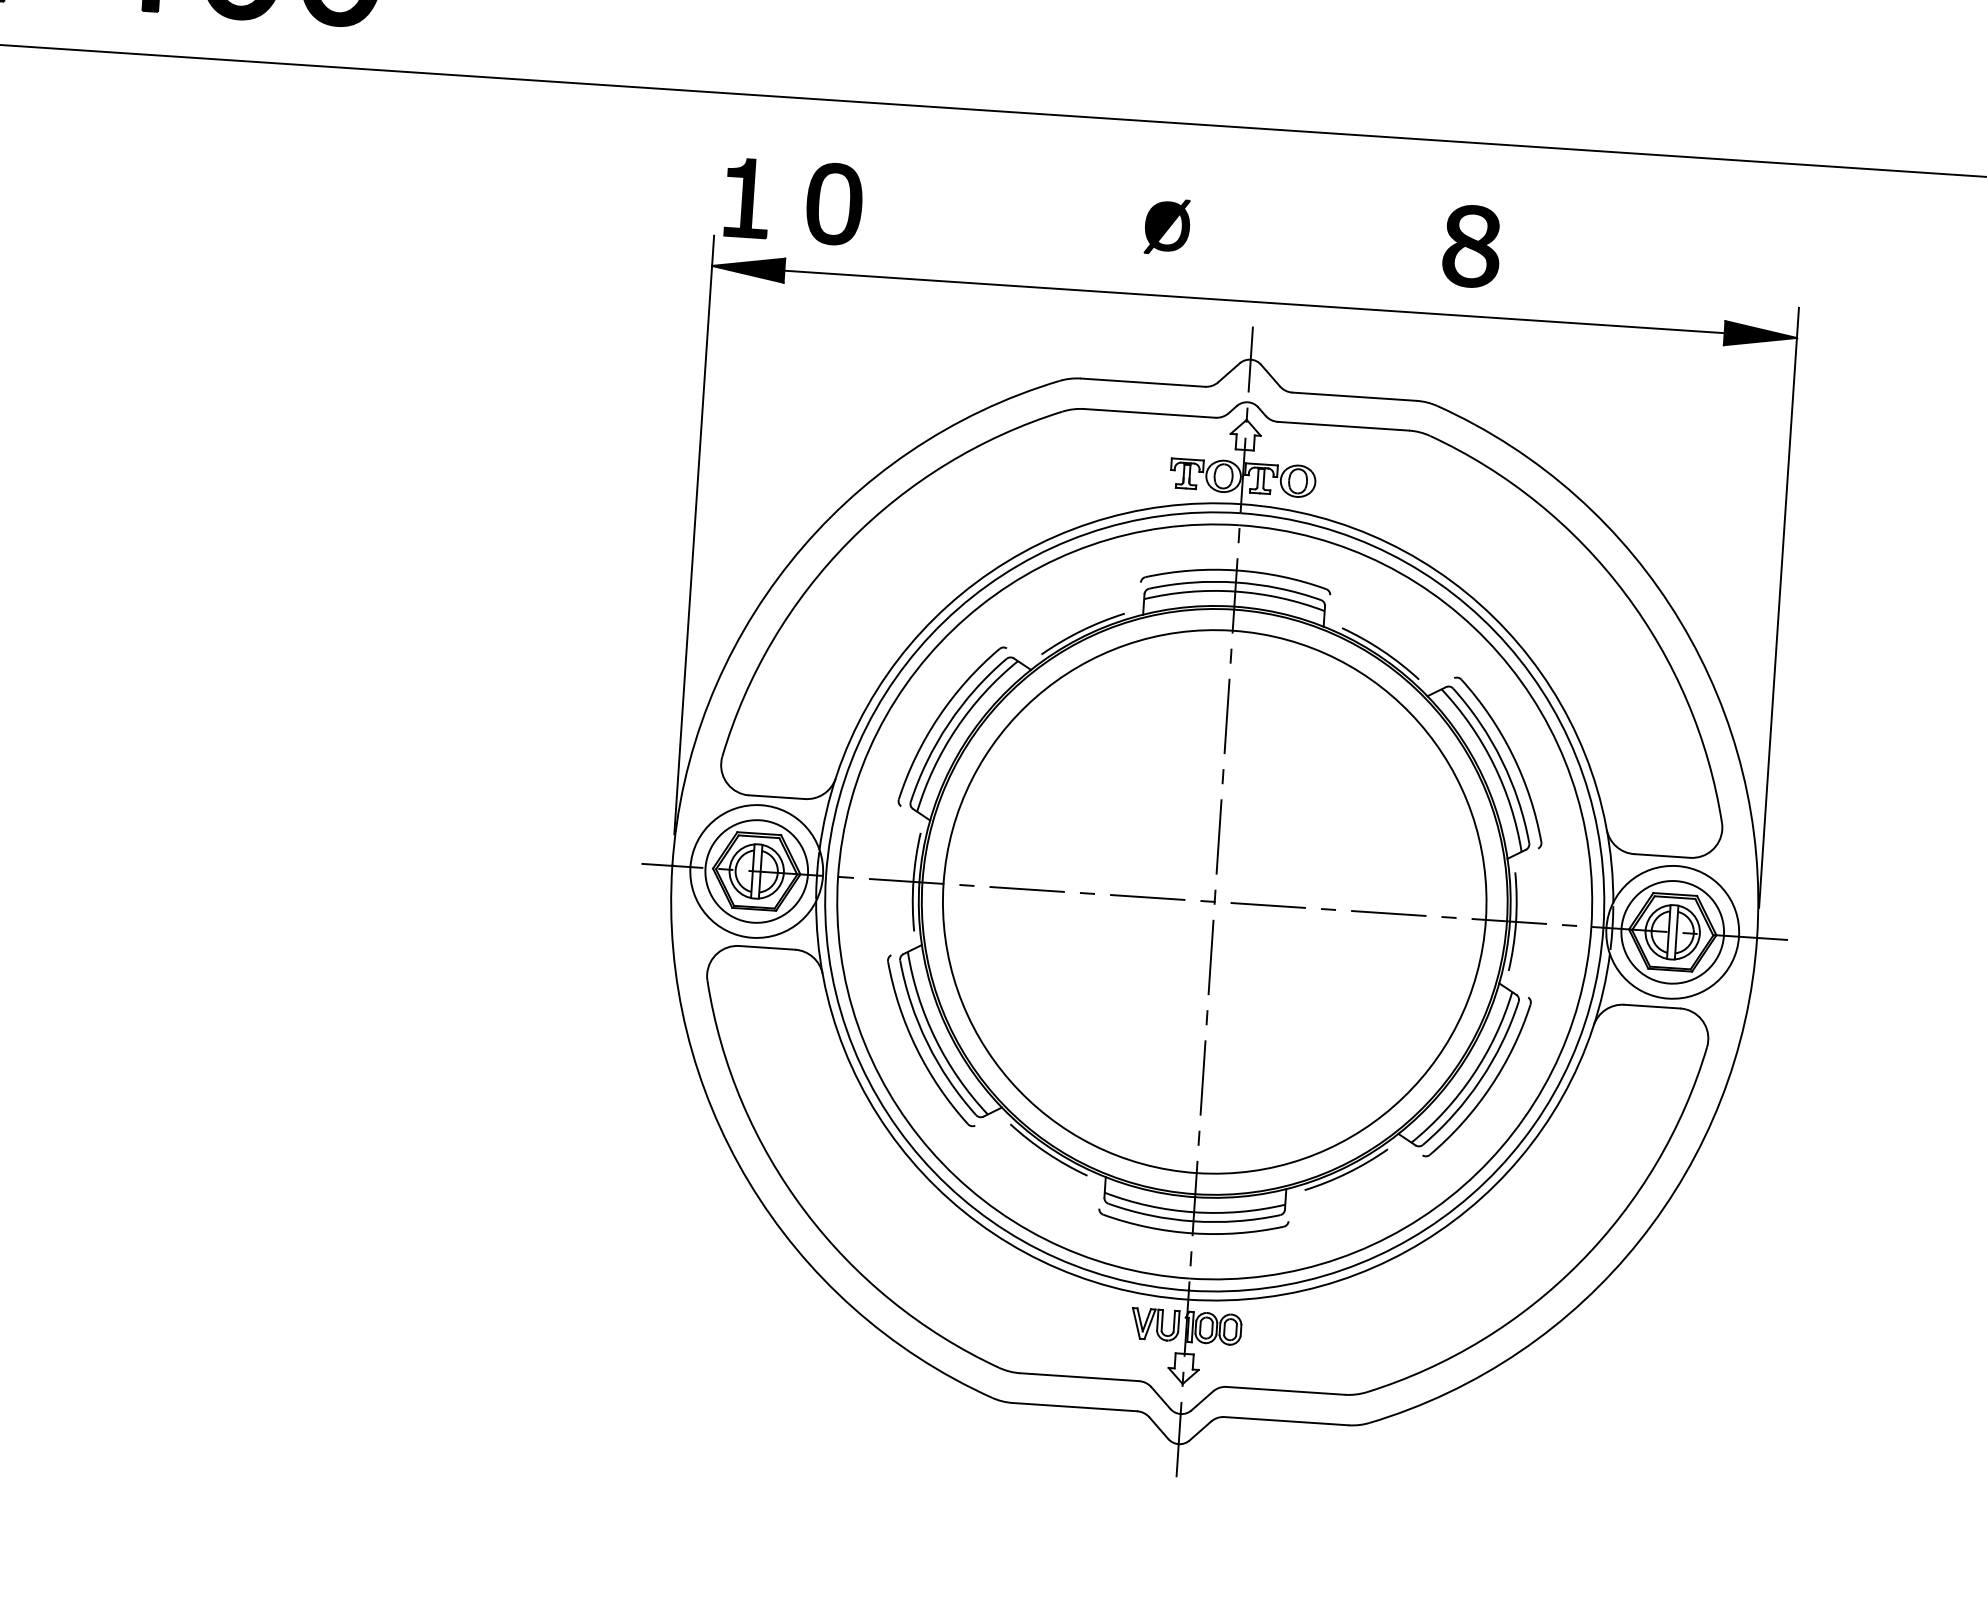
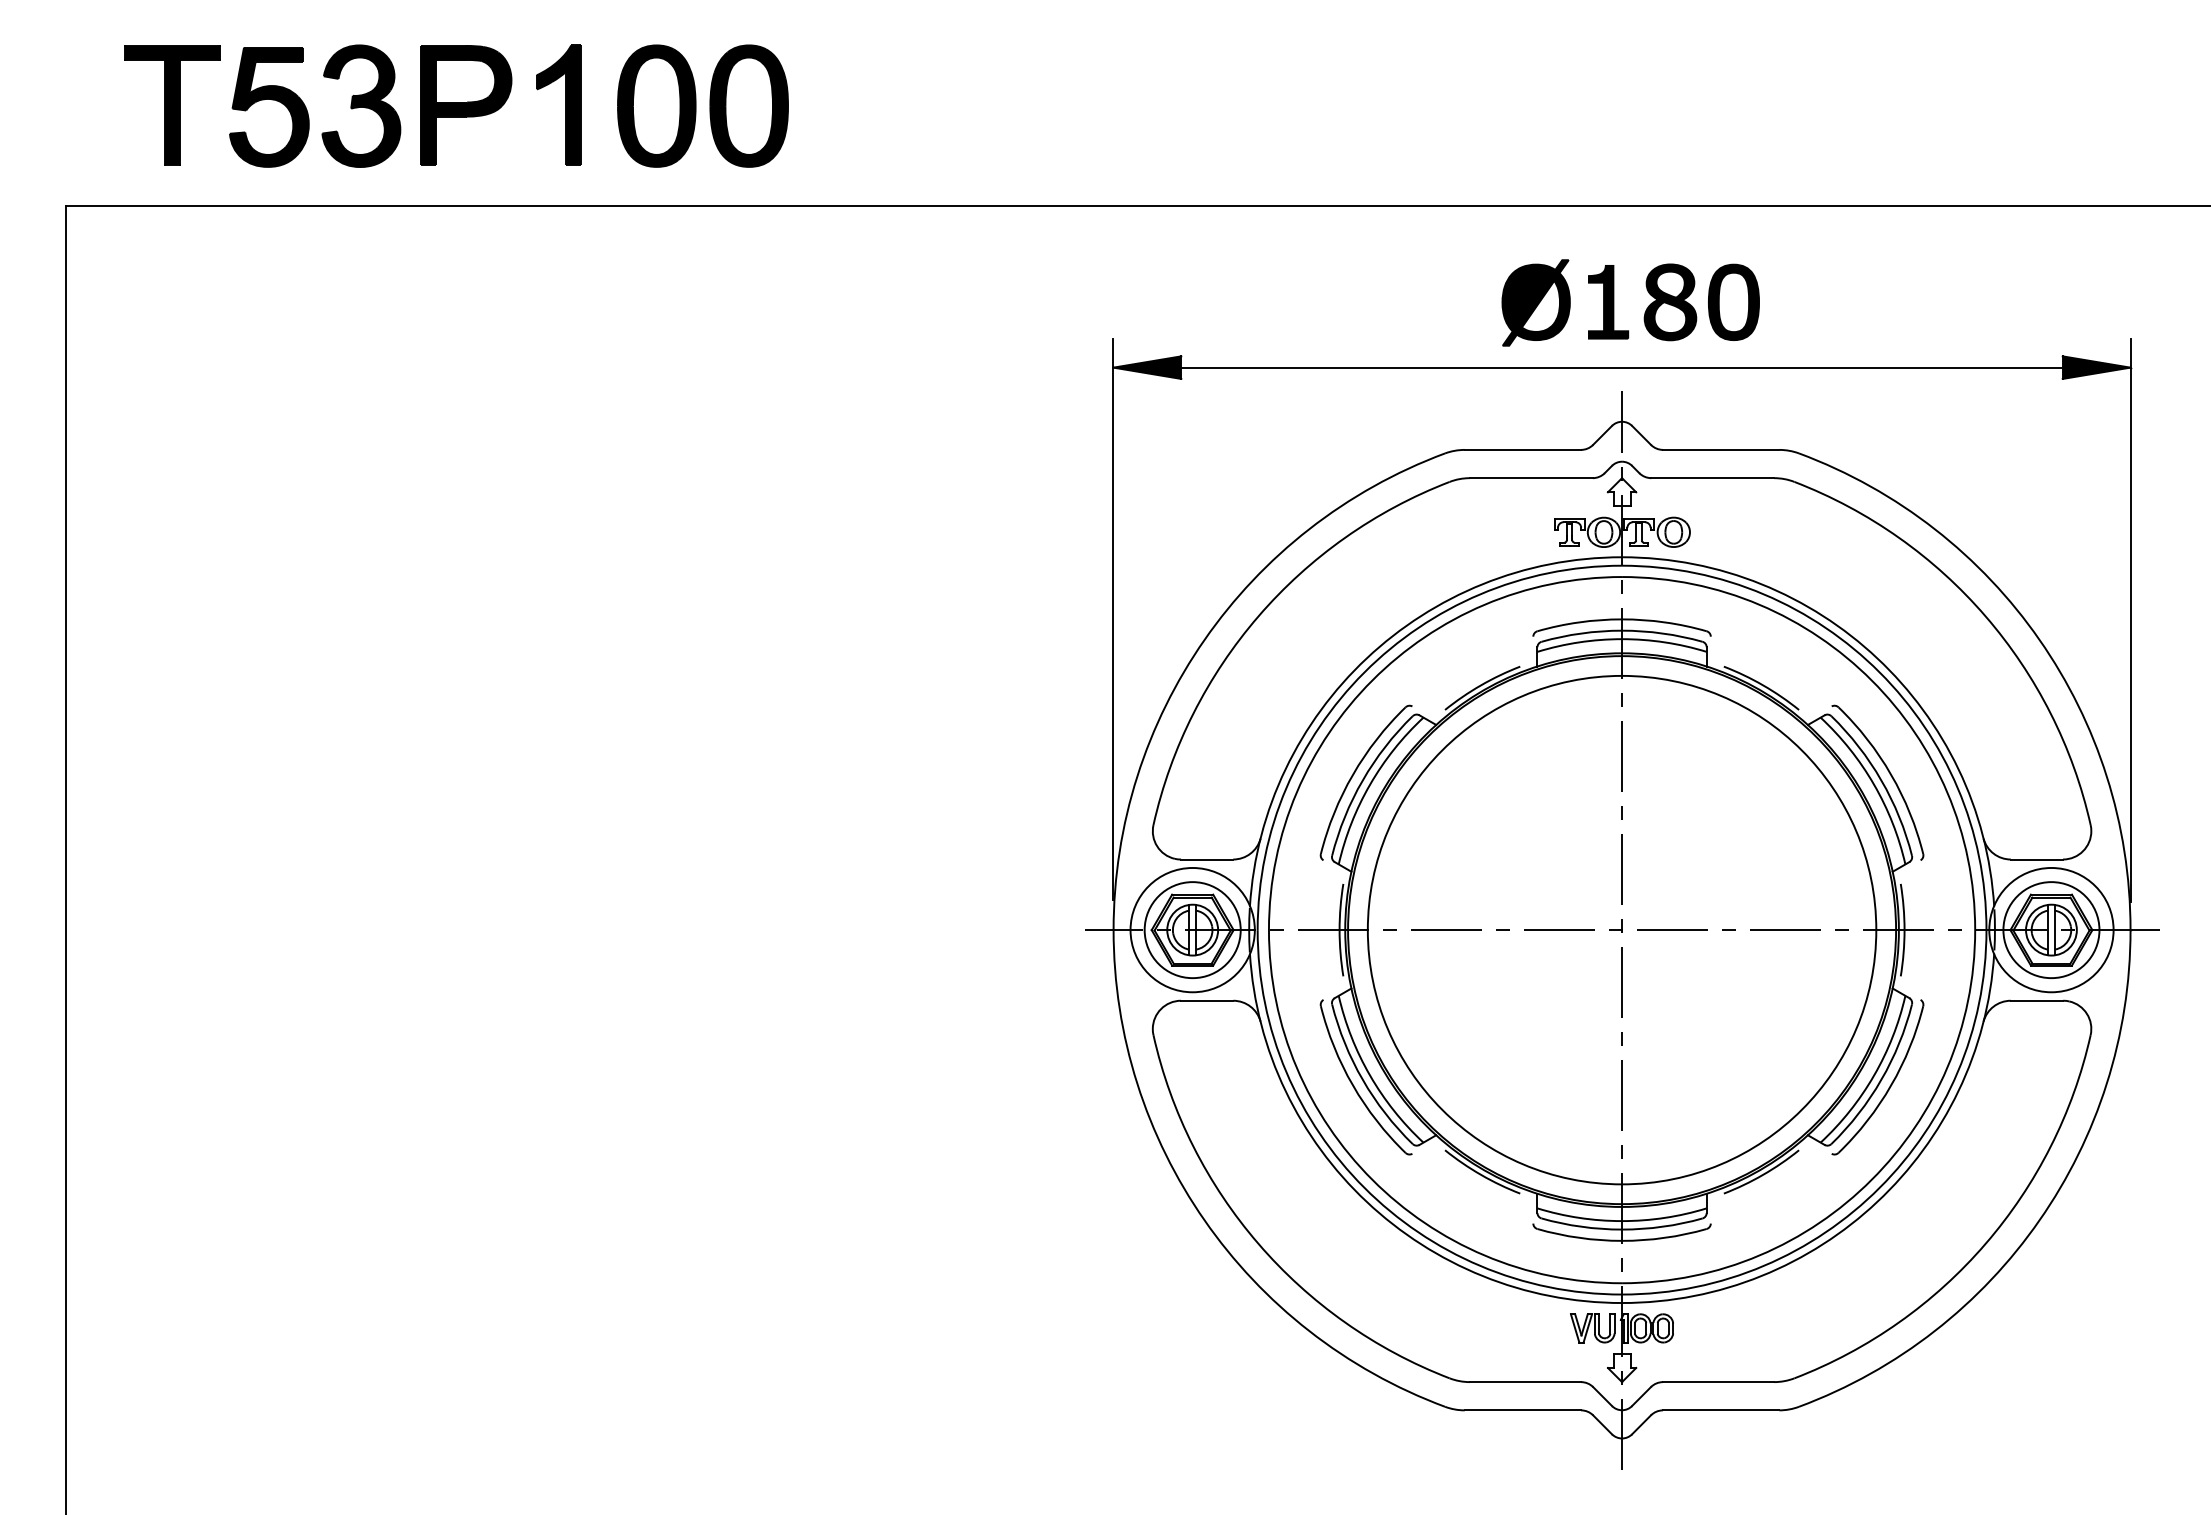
part: (747, 198) -> (1608, 302), moved
part: (834, 203) -> (1733, 301), moved
part: (1166, 226) -> (1535, 302), size x1.67
part: (1471, 246) -> (1670, 302), moved

